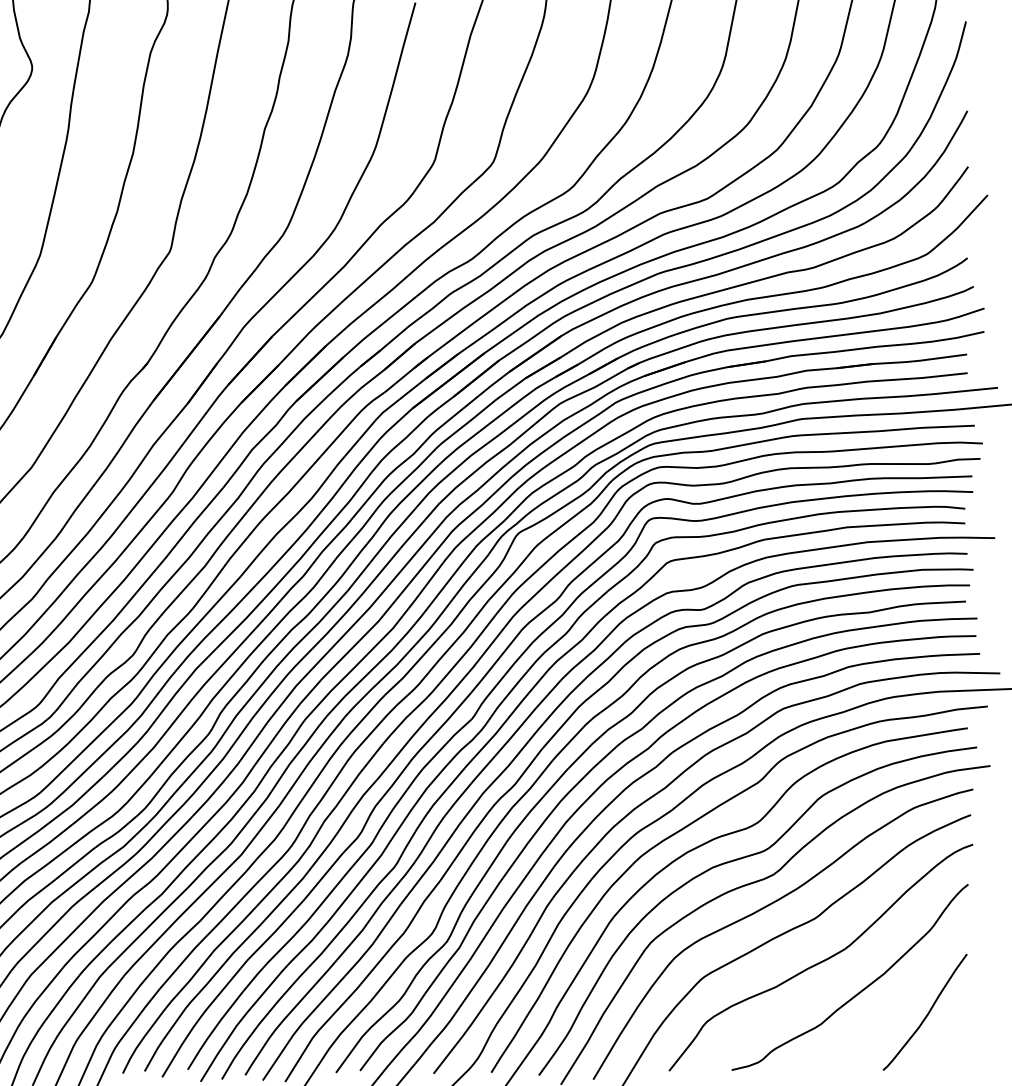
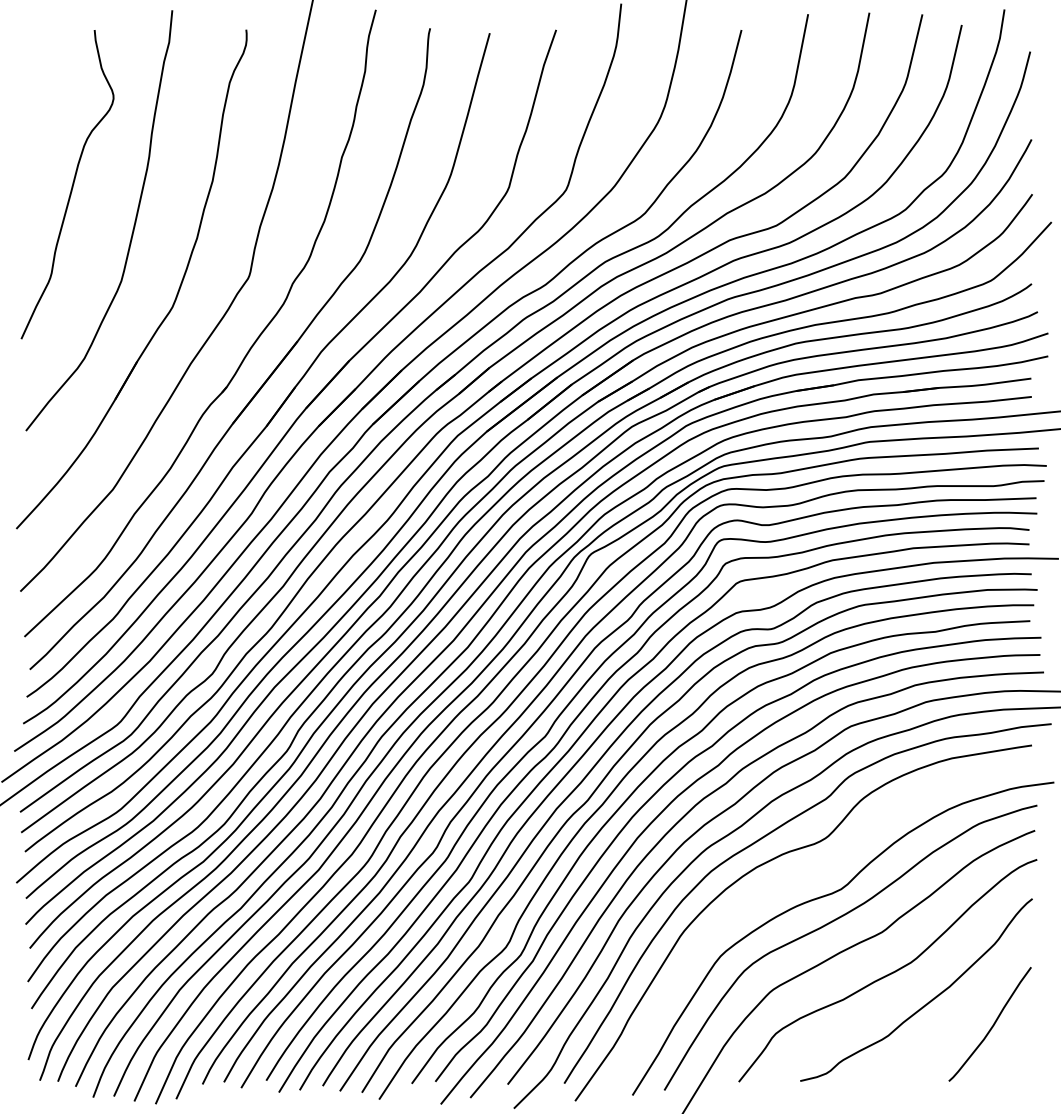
curve: (741, 859) -> (809, 874), removed

